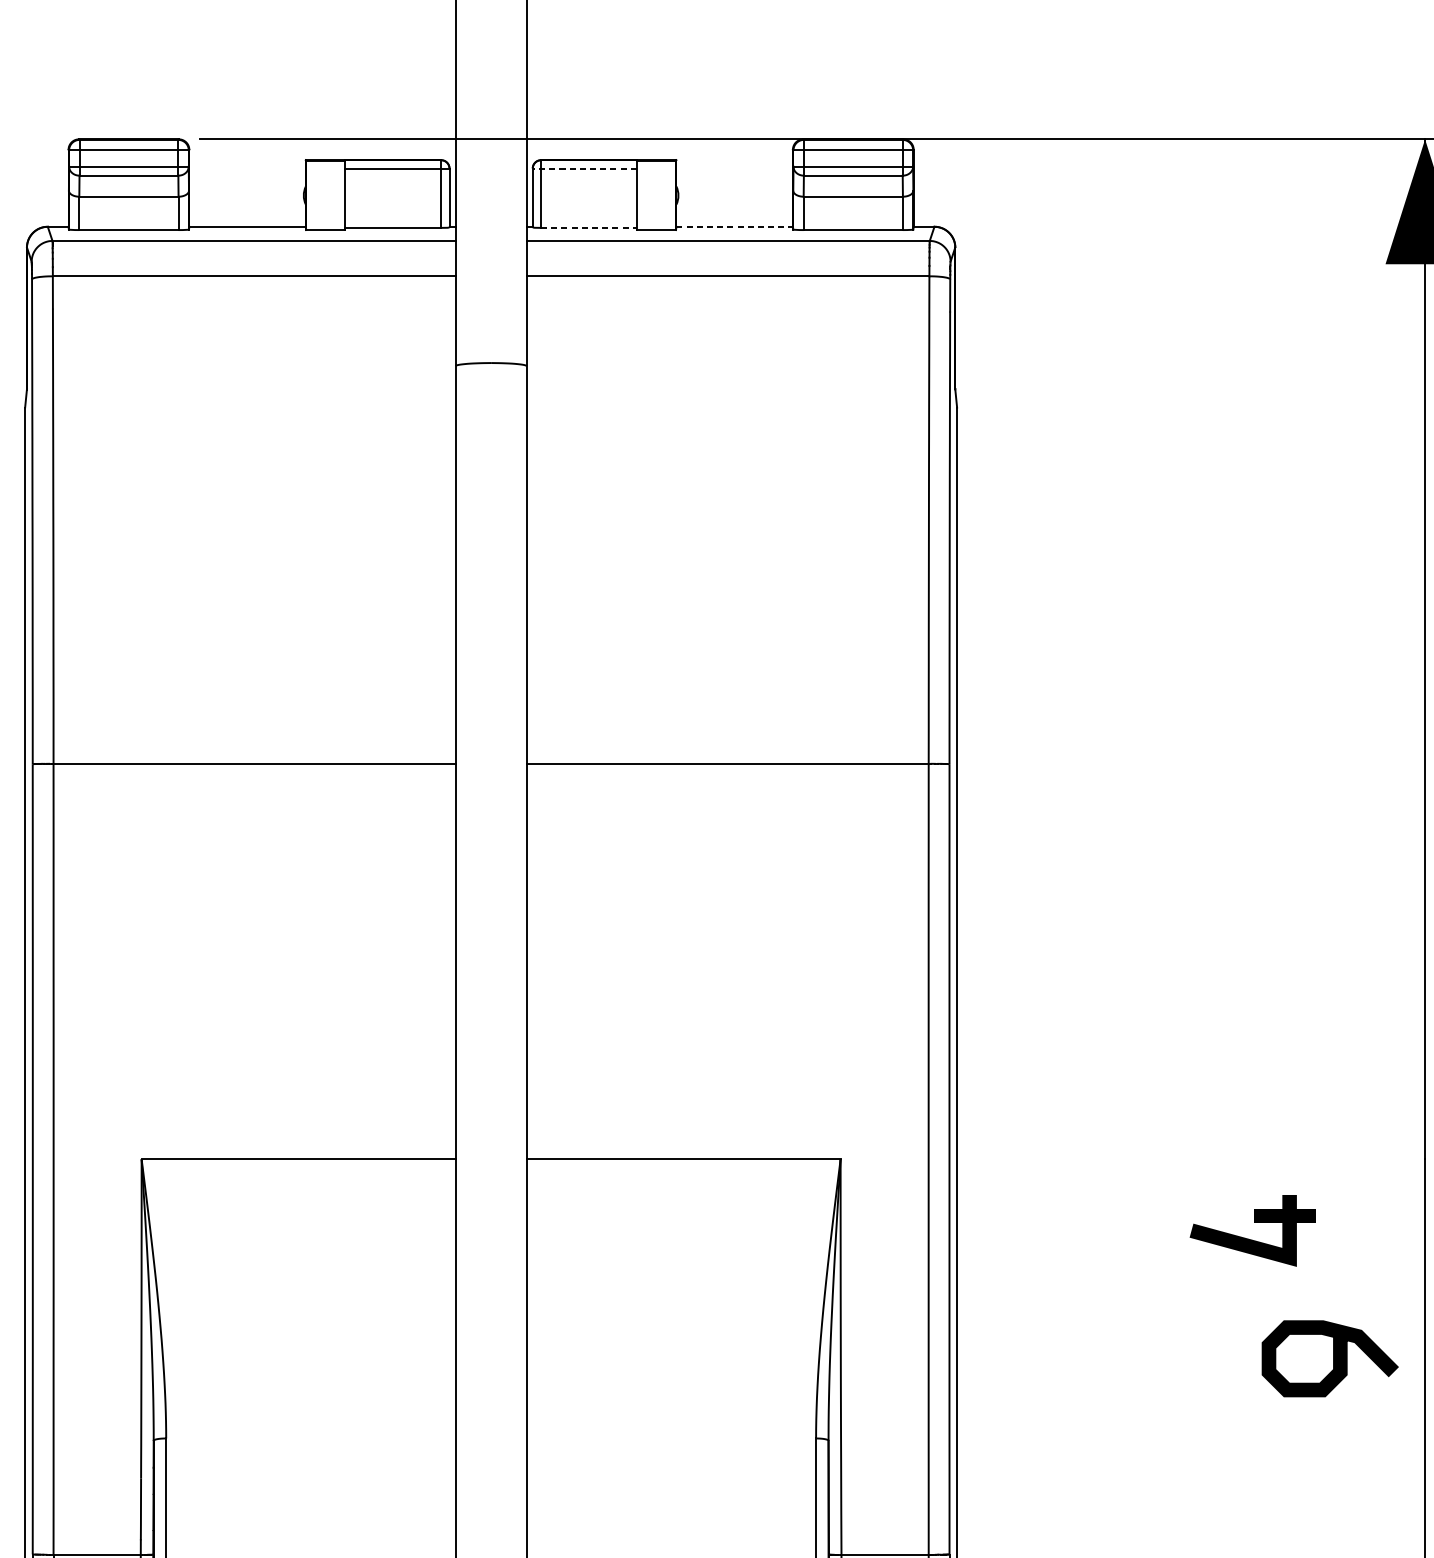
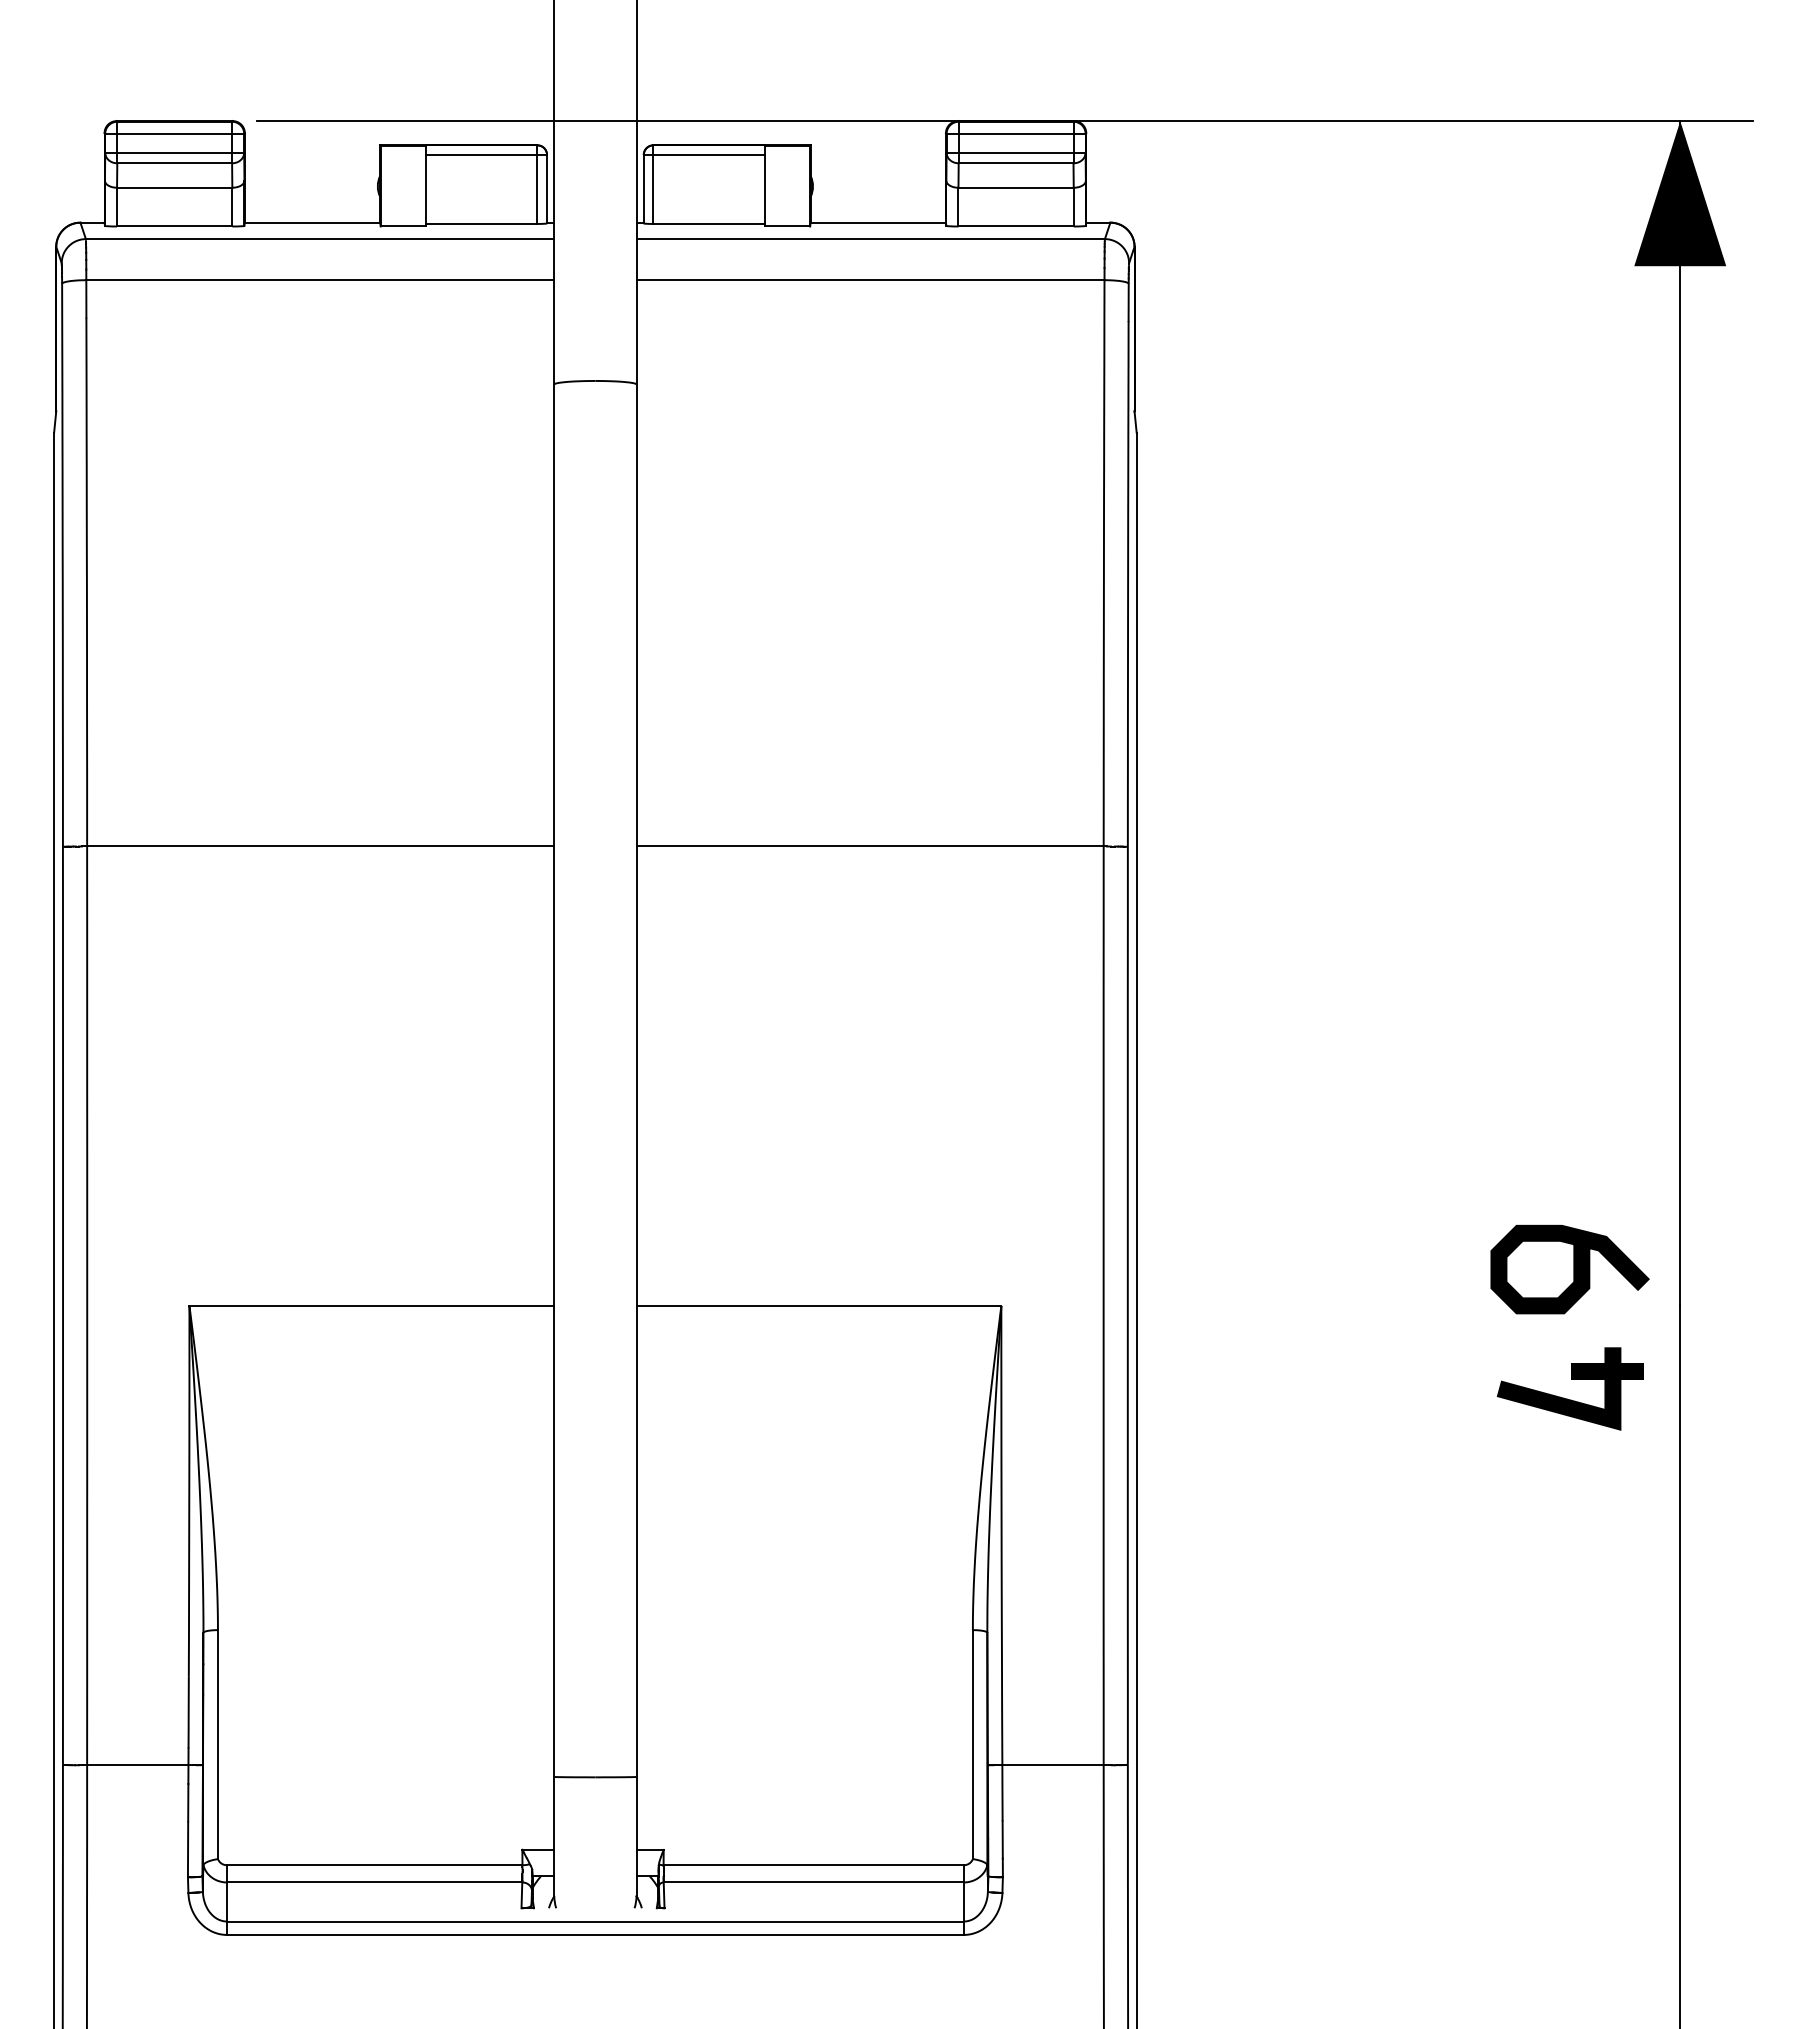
line: (584, 168) -> (703, 155), dashed -> solid
line: (734, 226) -> (878, 222), dashed -> solid
line: (589, 227) -> (709, 223), dashed -> solid
part: (1253, 1222) -> (1571, 1379), moved
curve: (1333, 1358) -> (1573, 1269), moved

